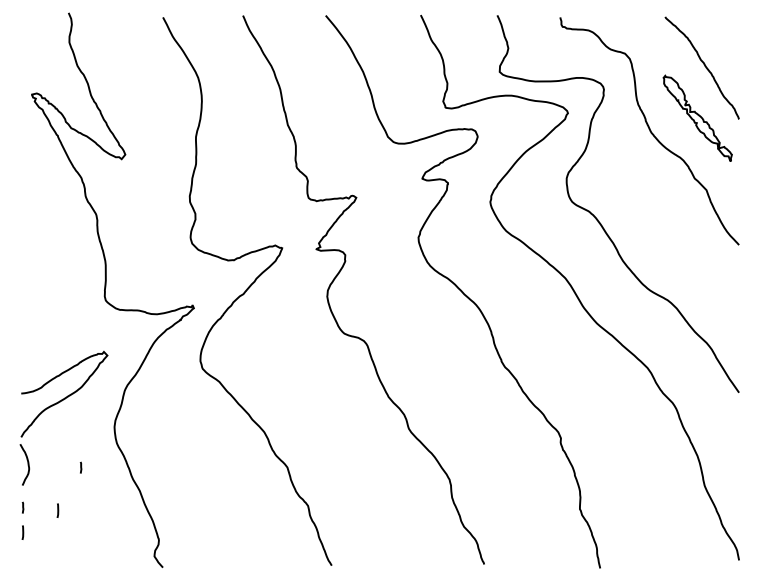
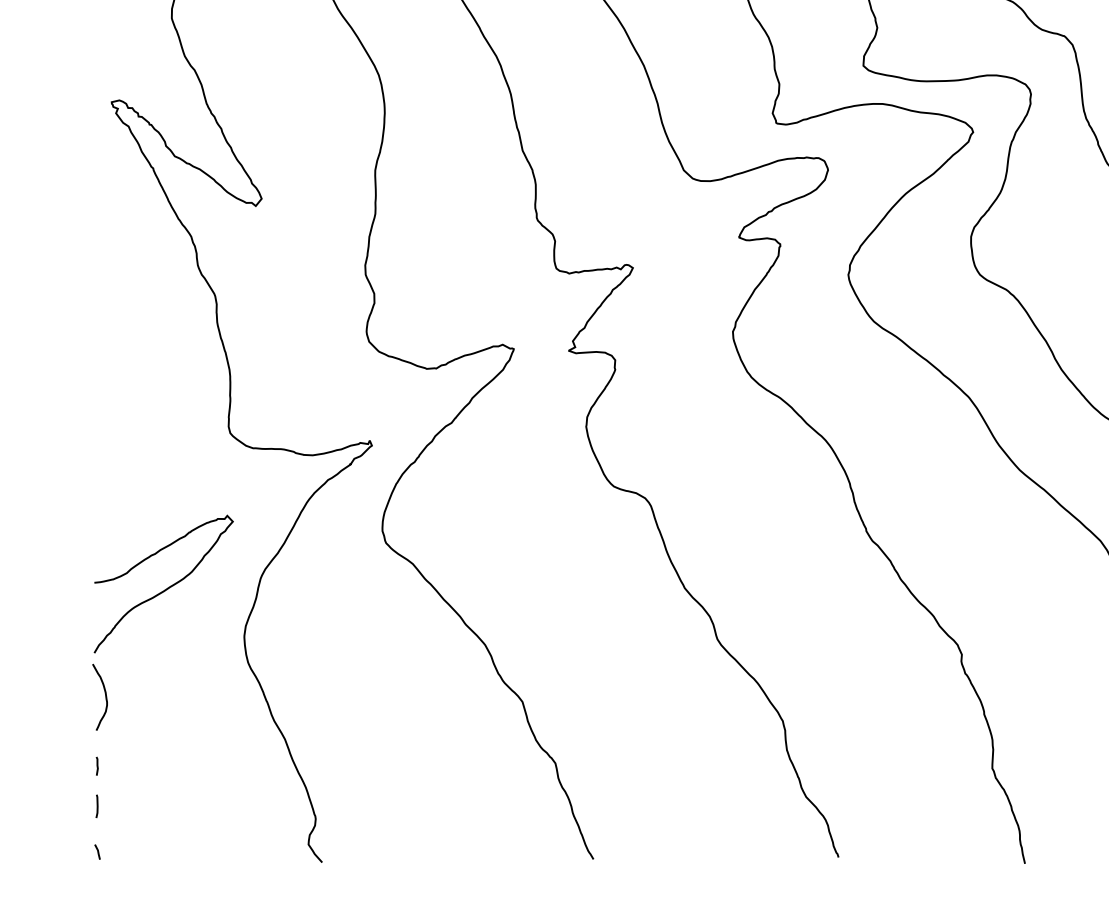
line: (80, 467) -> (189, 701), removed
line: (57, 510) -> (152, 770), removed
line: (23, 560) -> (98, 851), added

